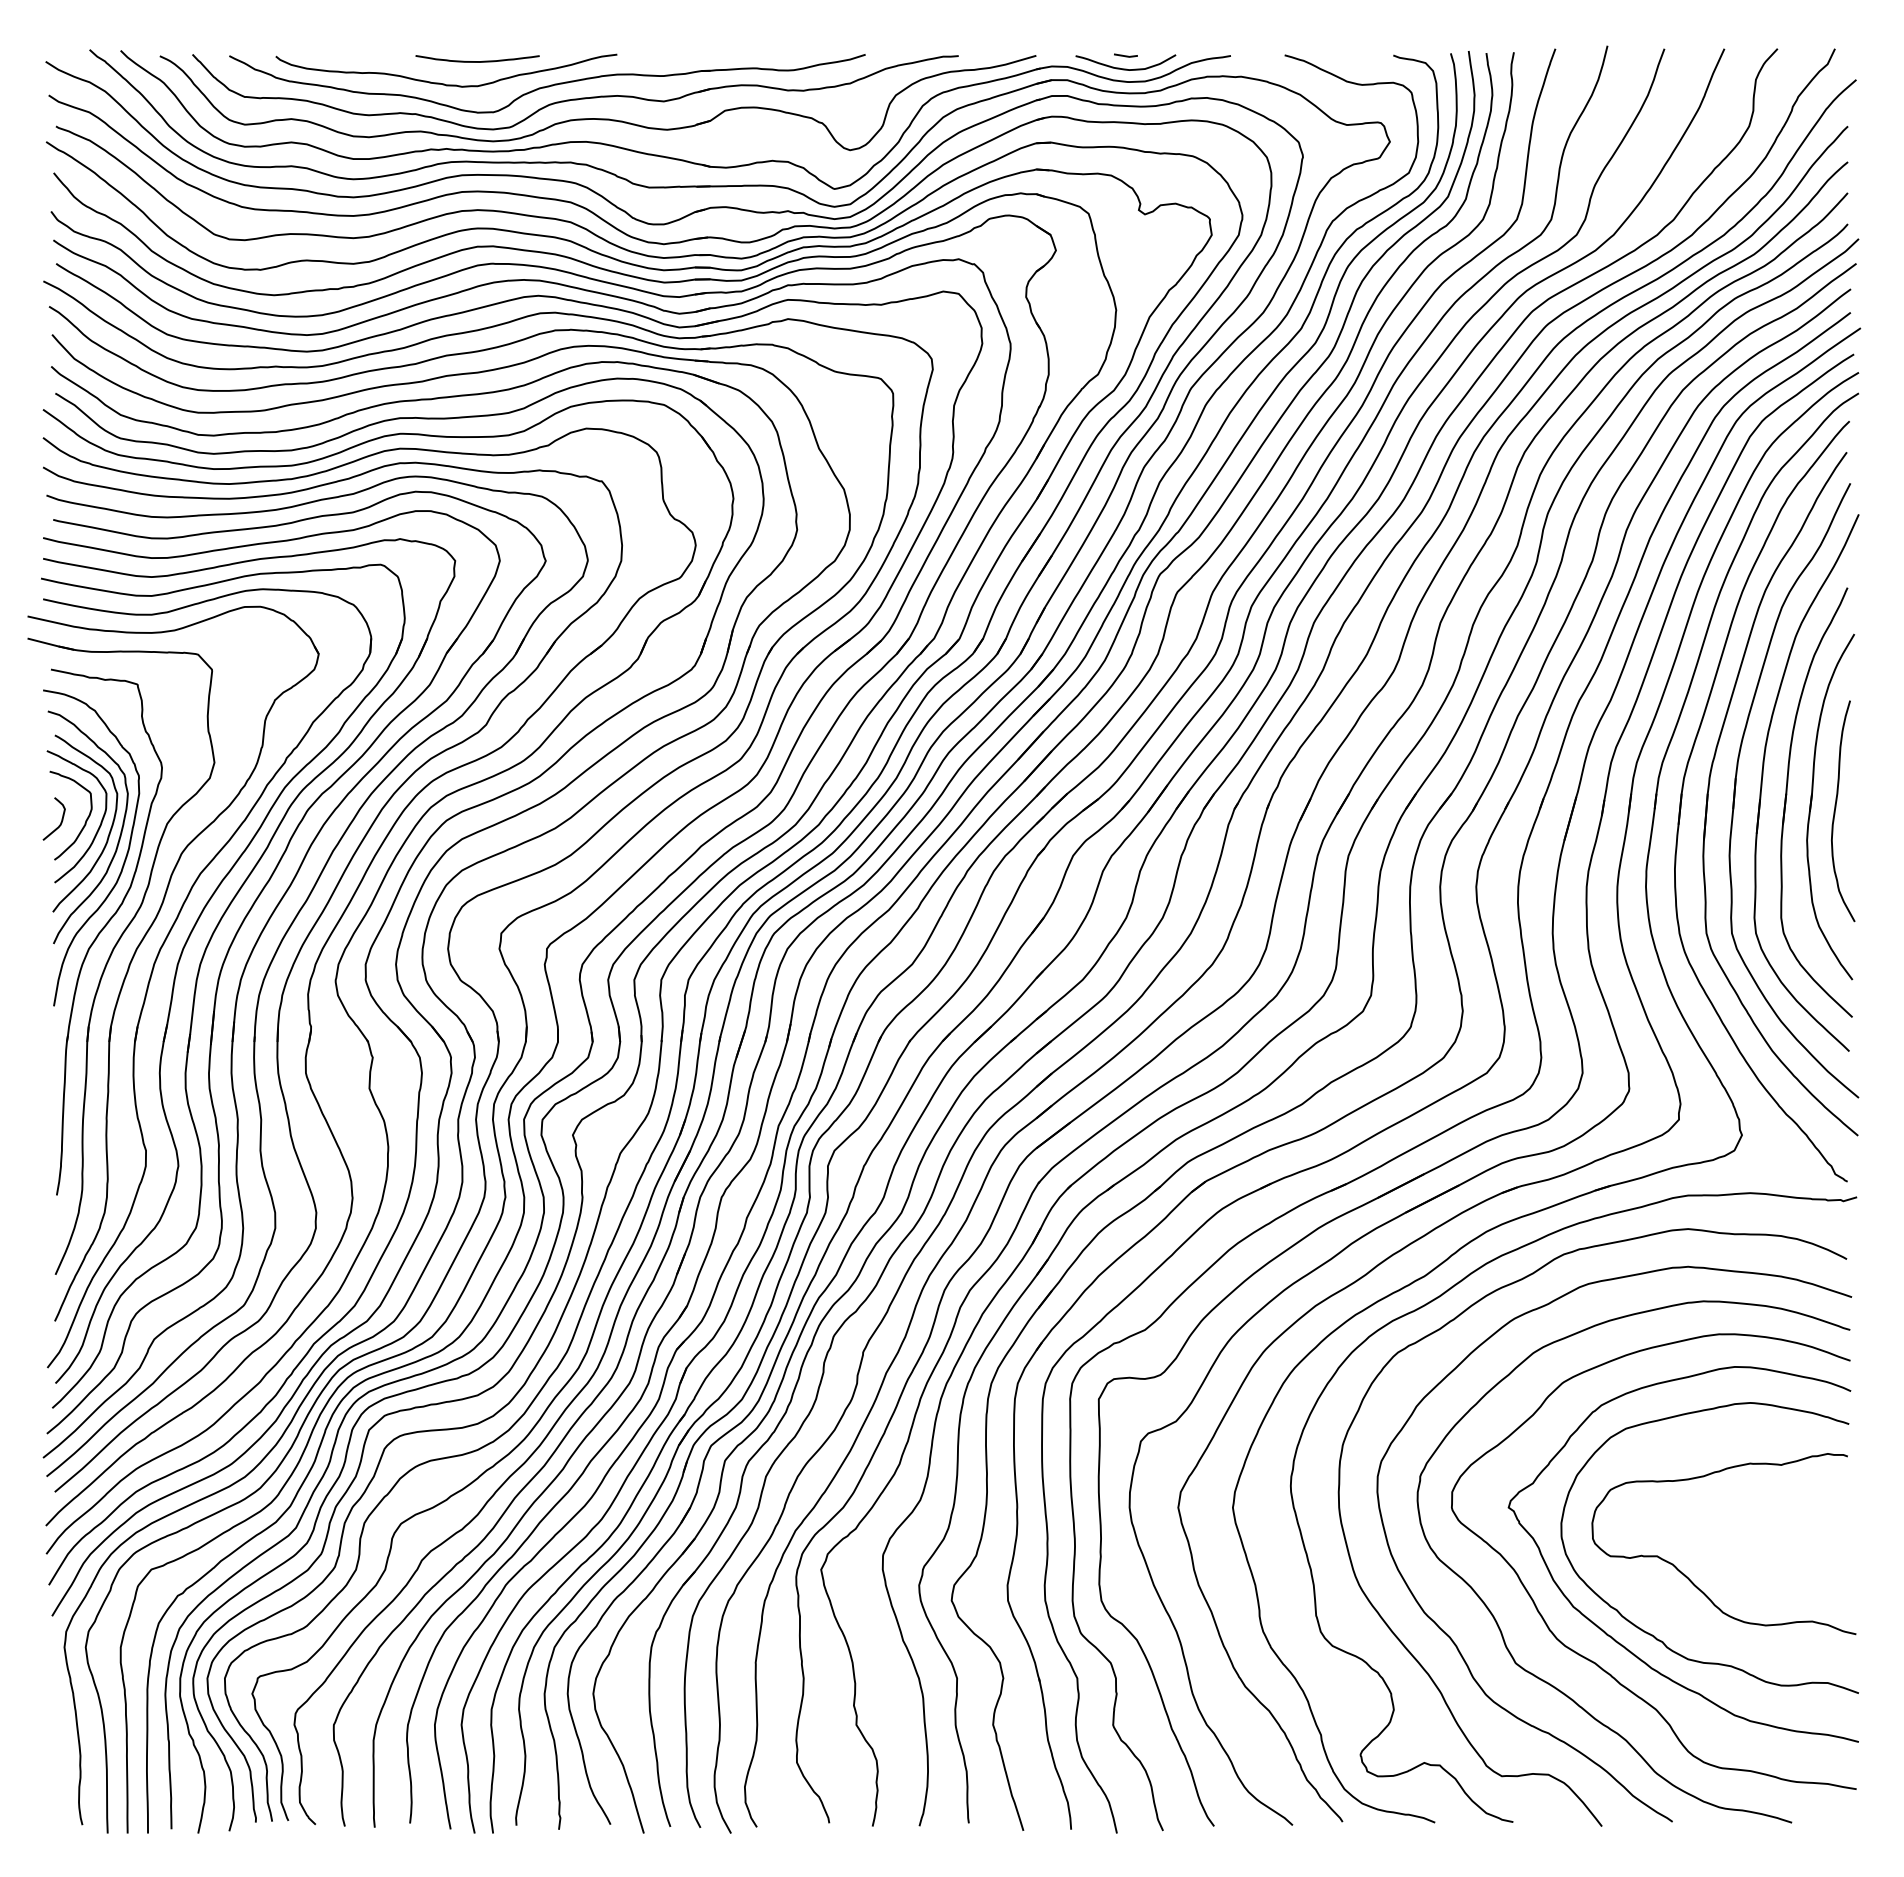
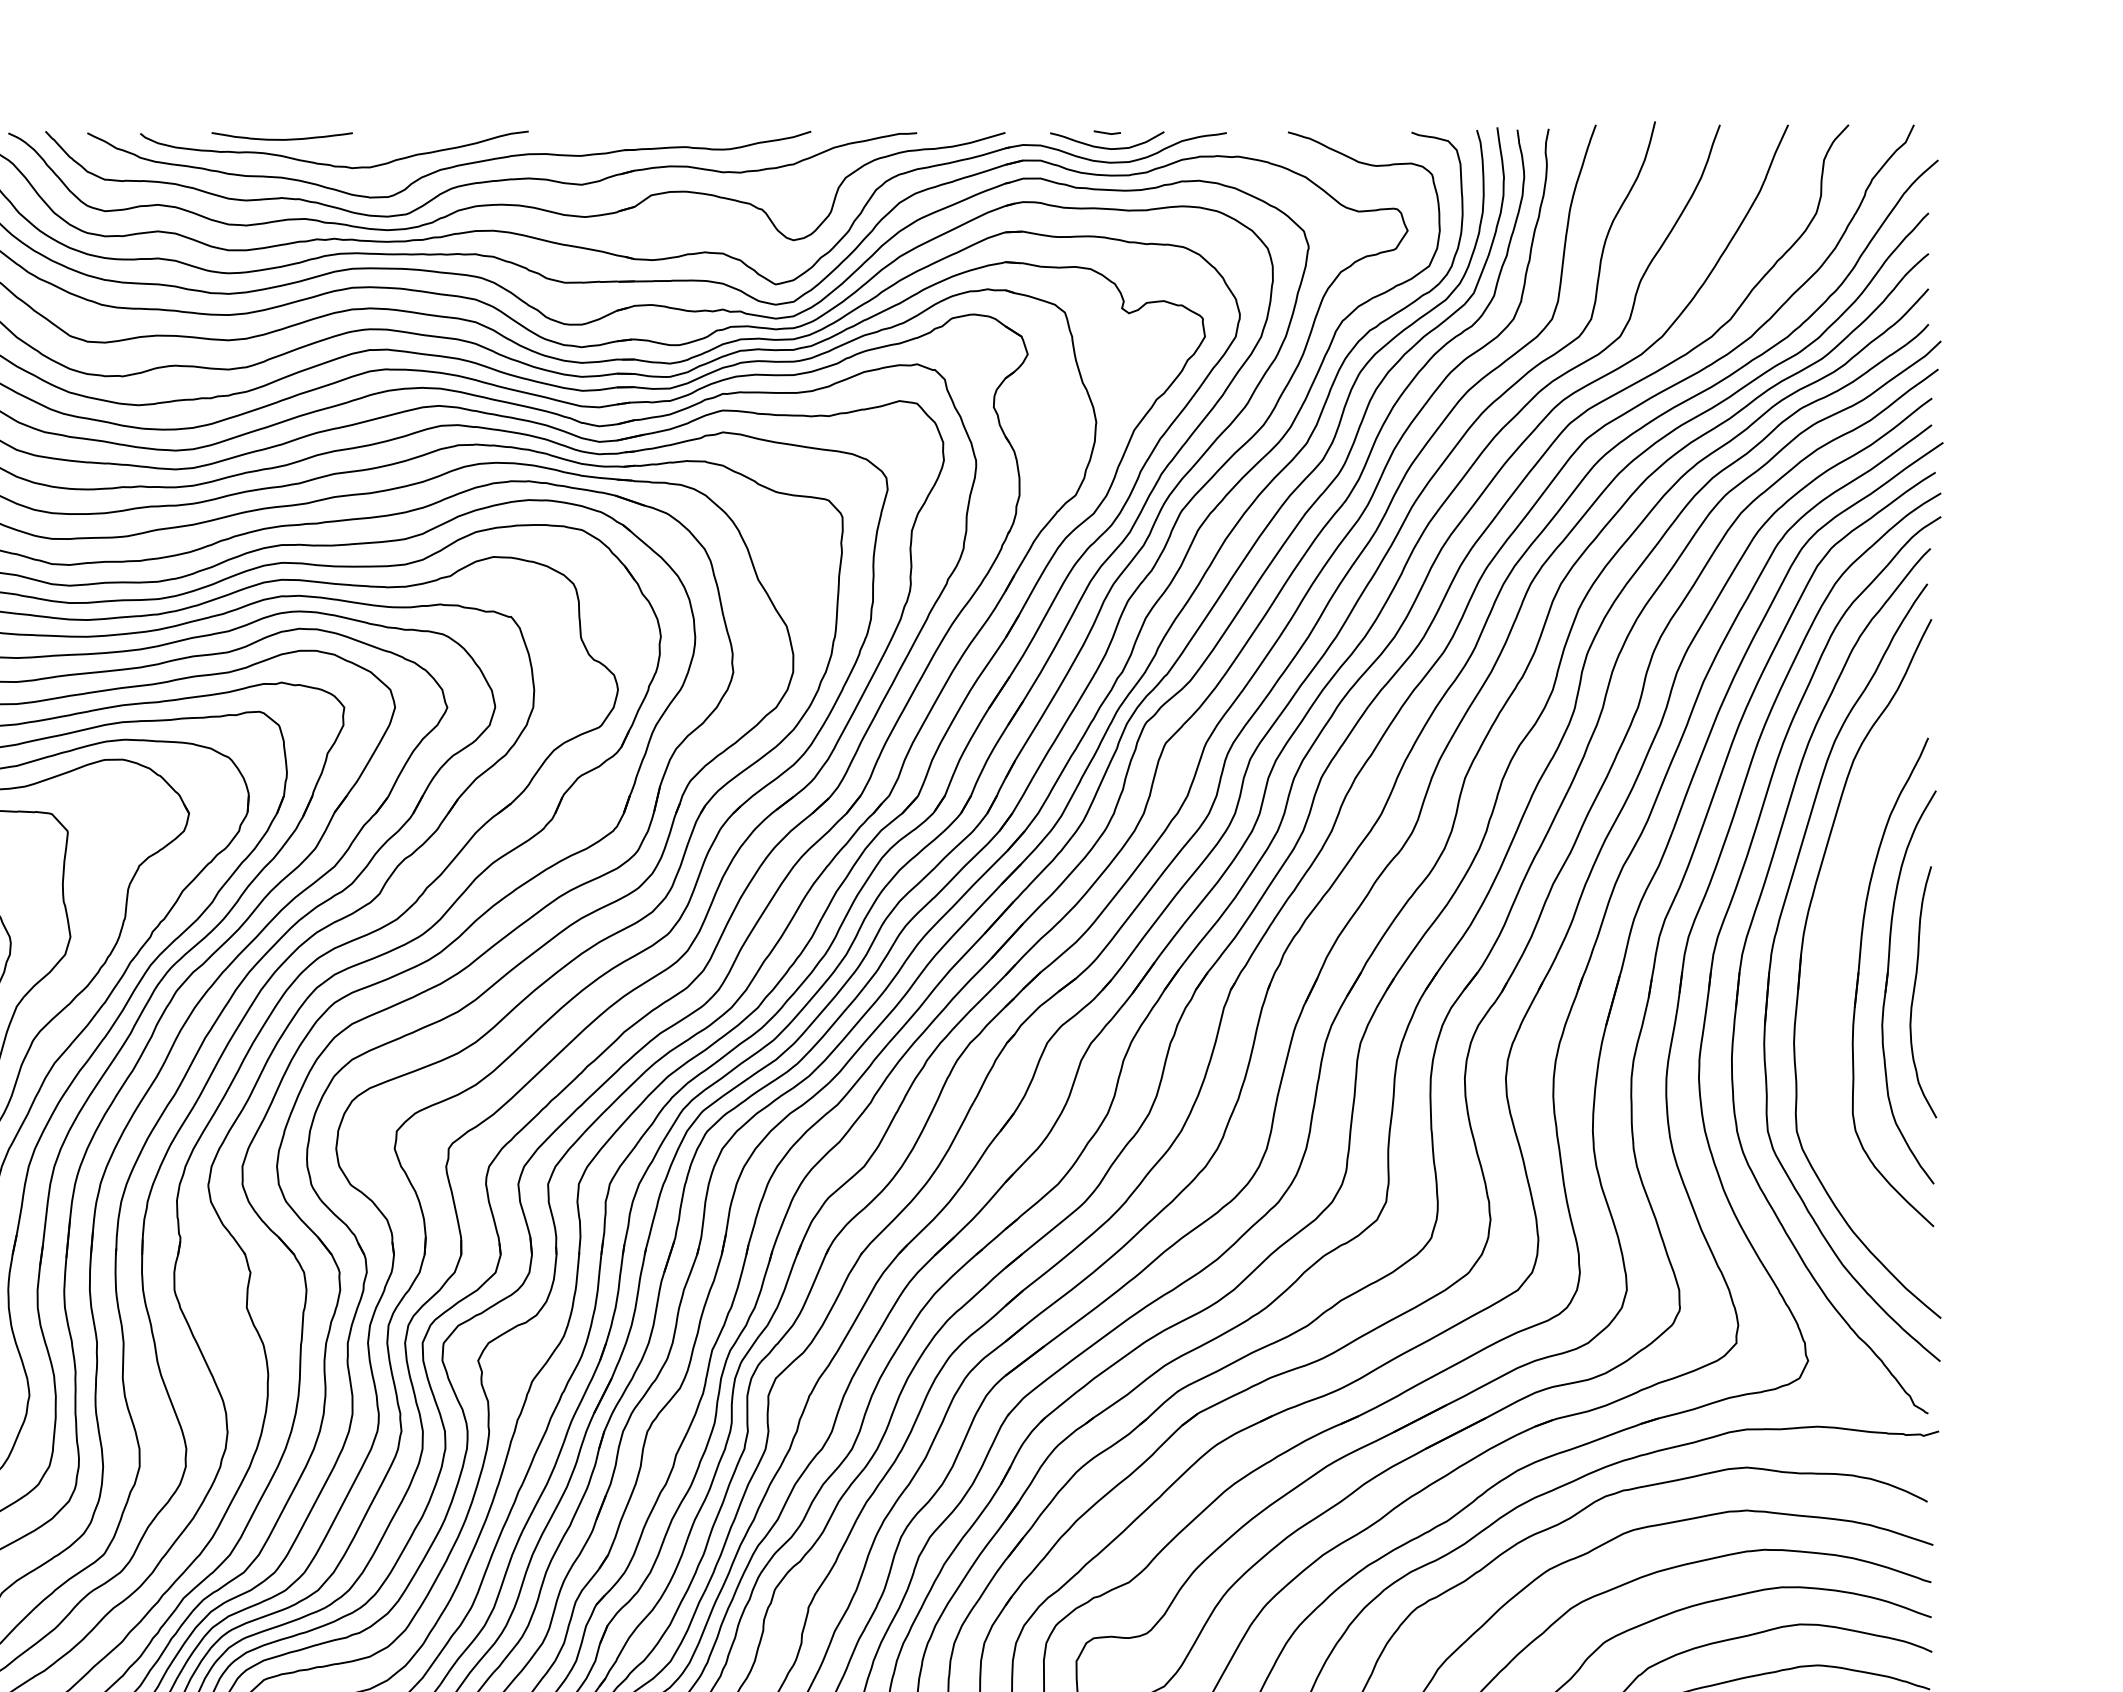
curve: (477, 61) -> (282, 139), moved
part: (1763, 776) -> (1832, 952), removed

